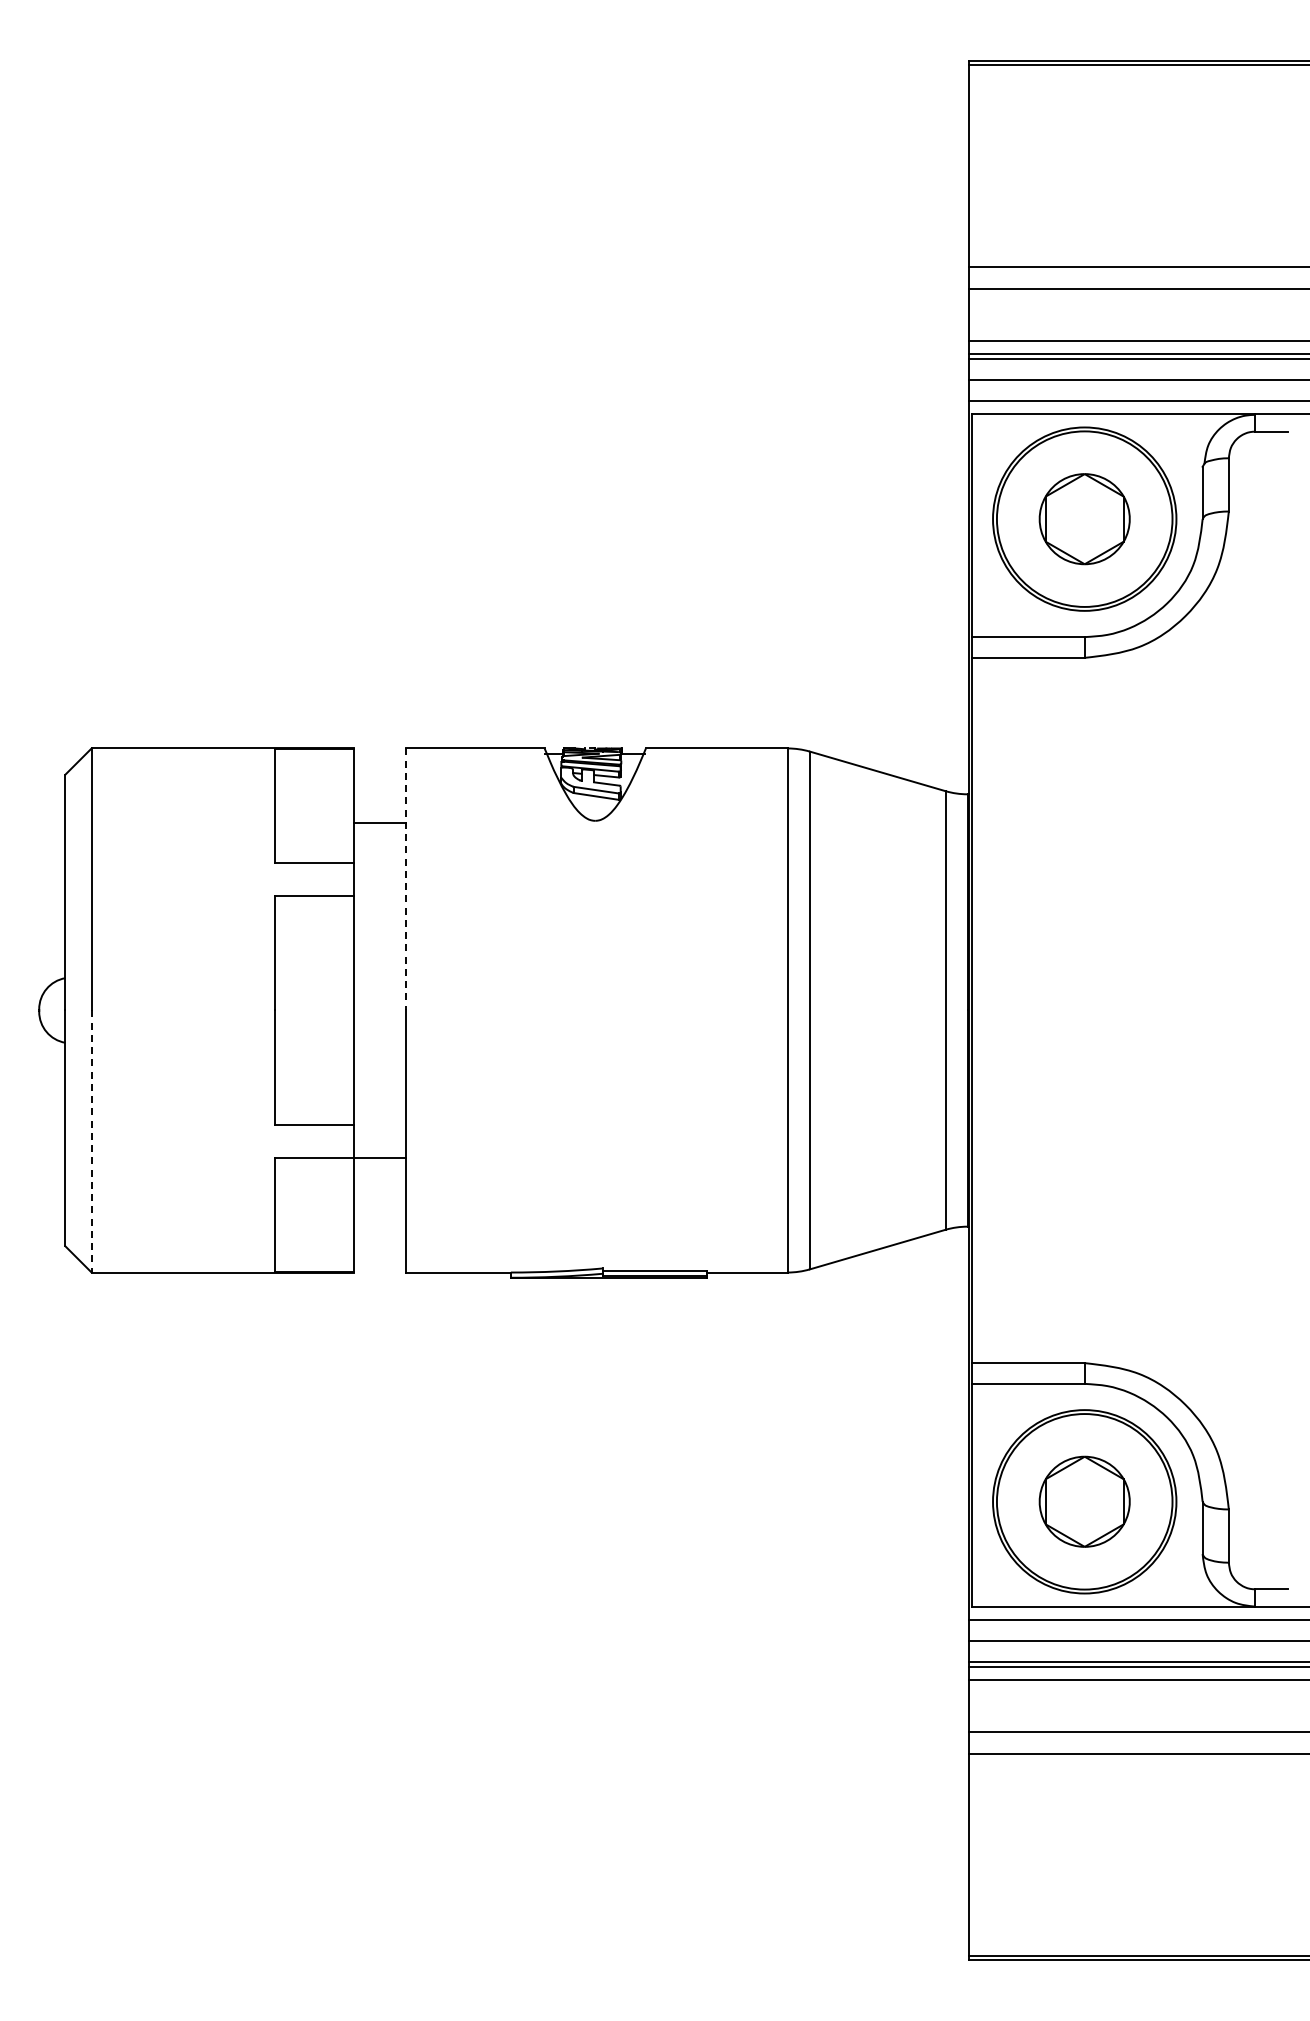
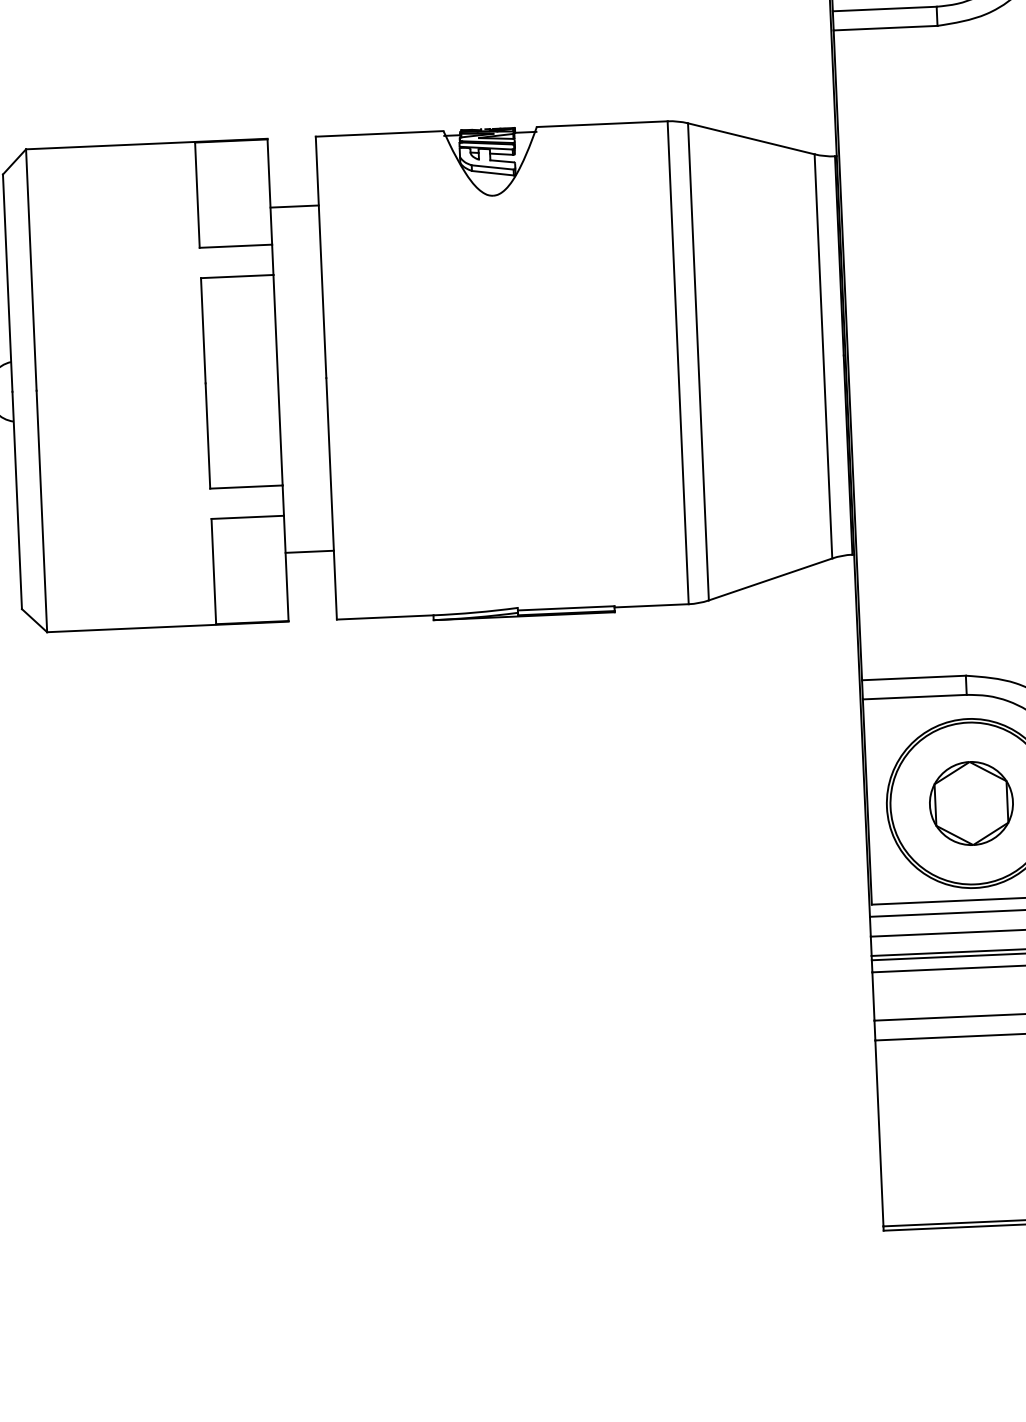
line: (406, 879) -> (321, 257), dashed -> solid
line: (91, 1142) -> (41, 512), dashed -> solid
line: (379, 1157) -> (309, 551), moved

